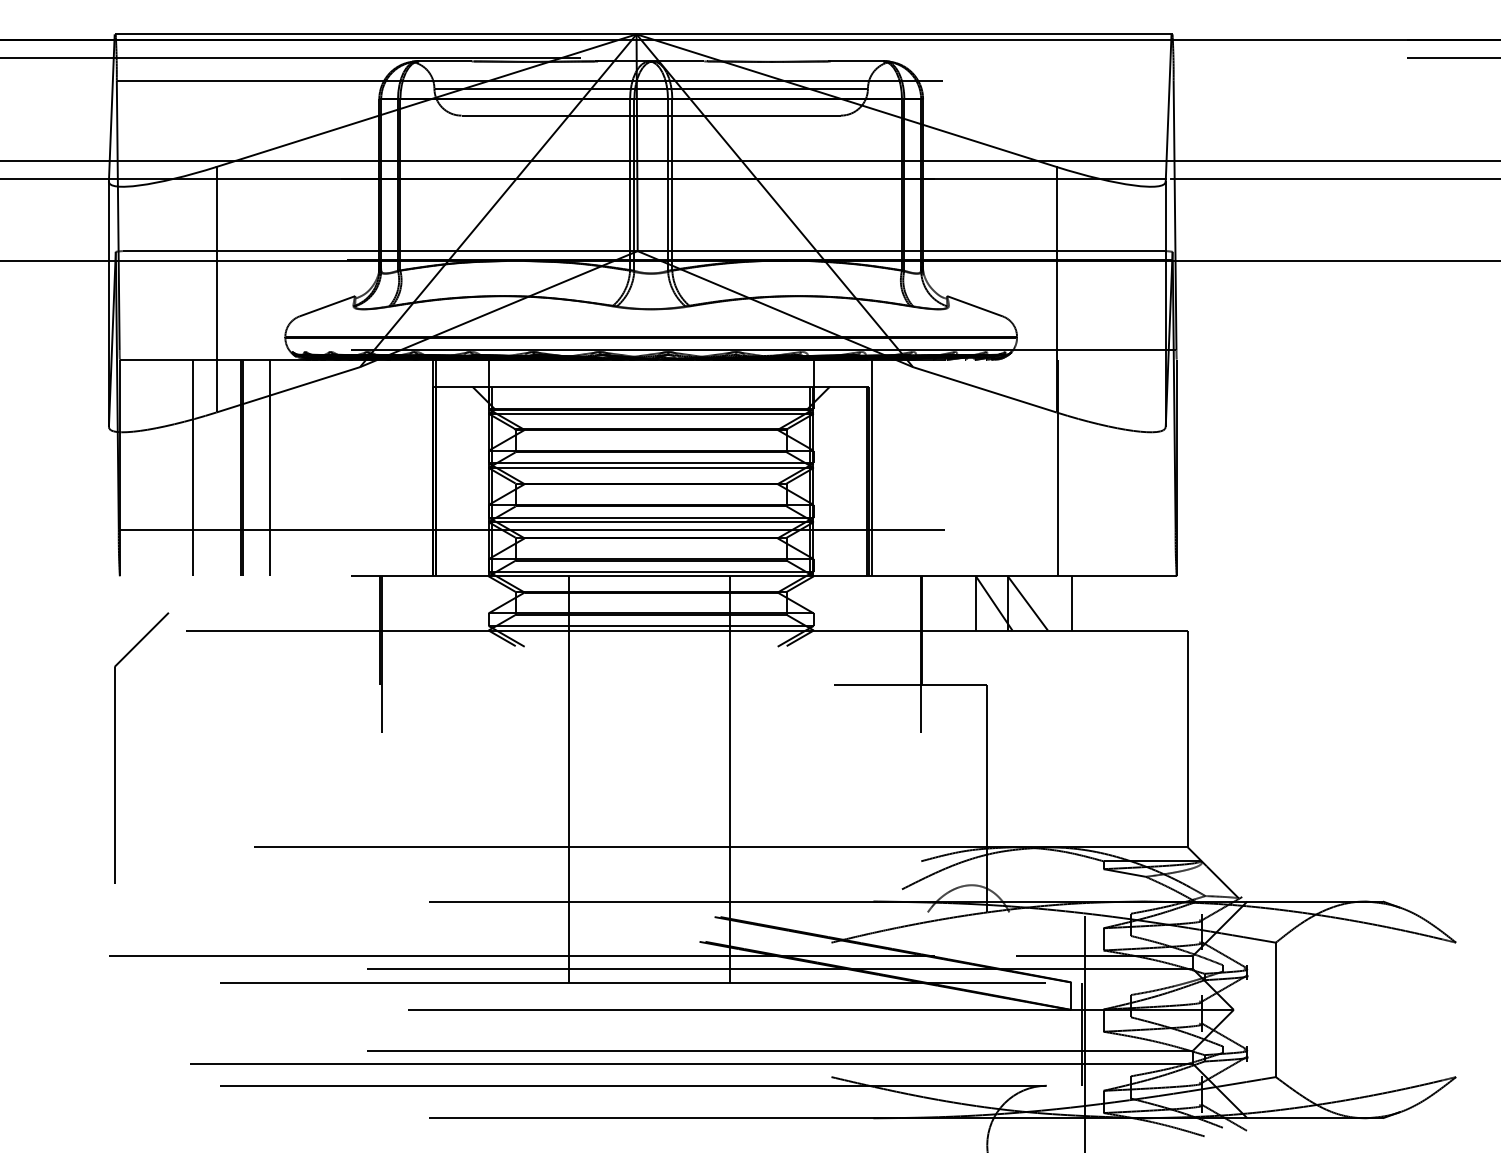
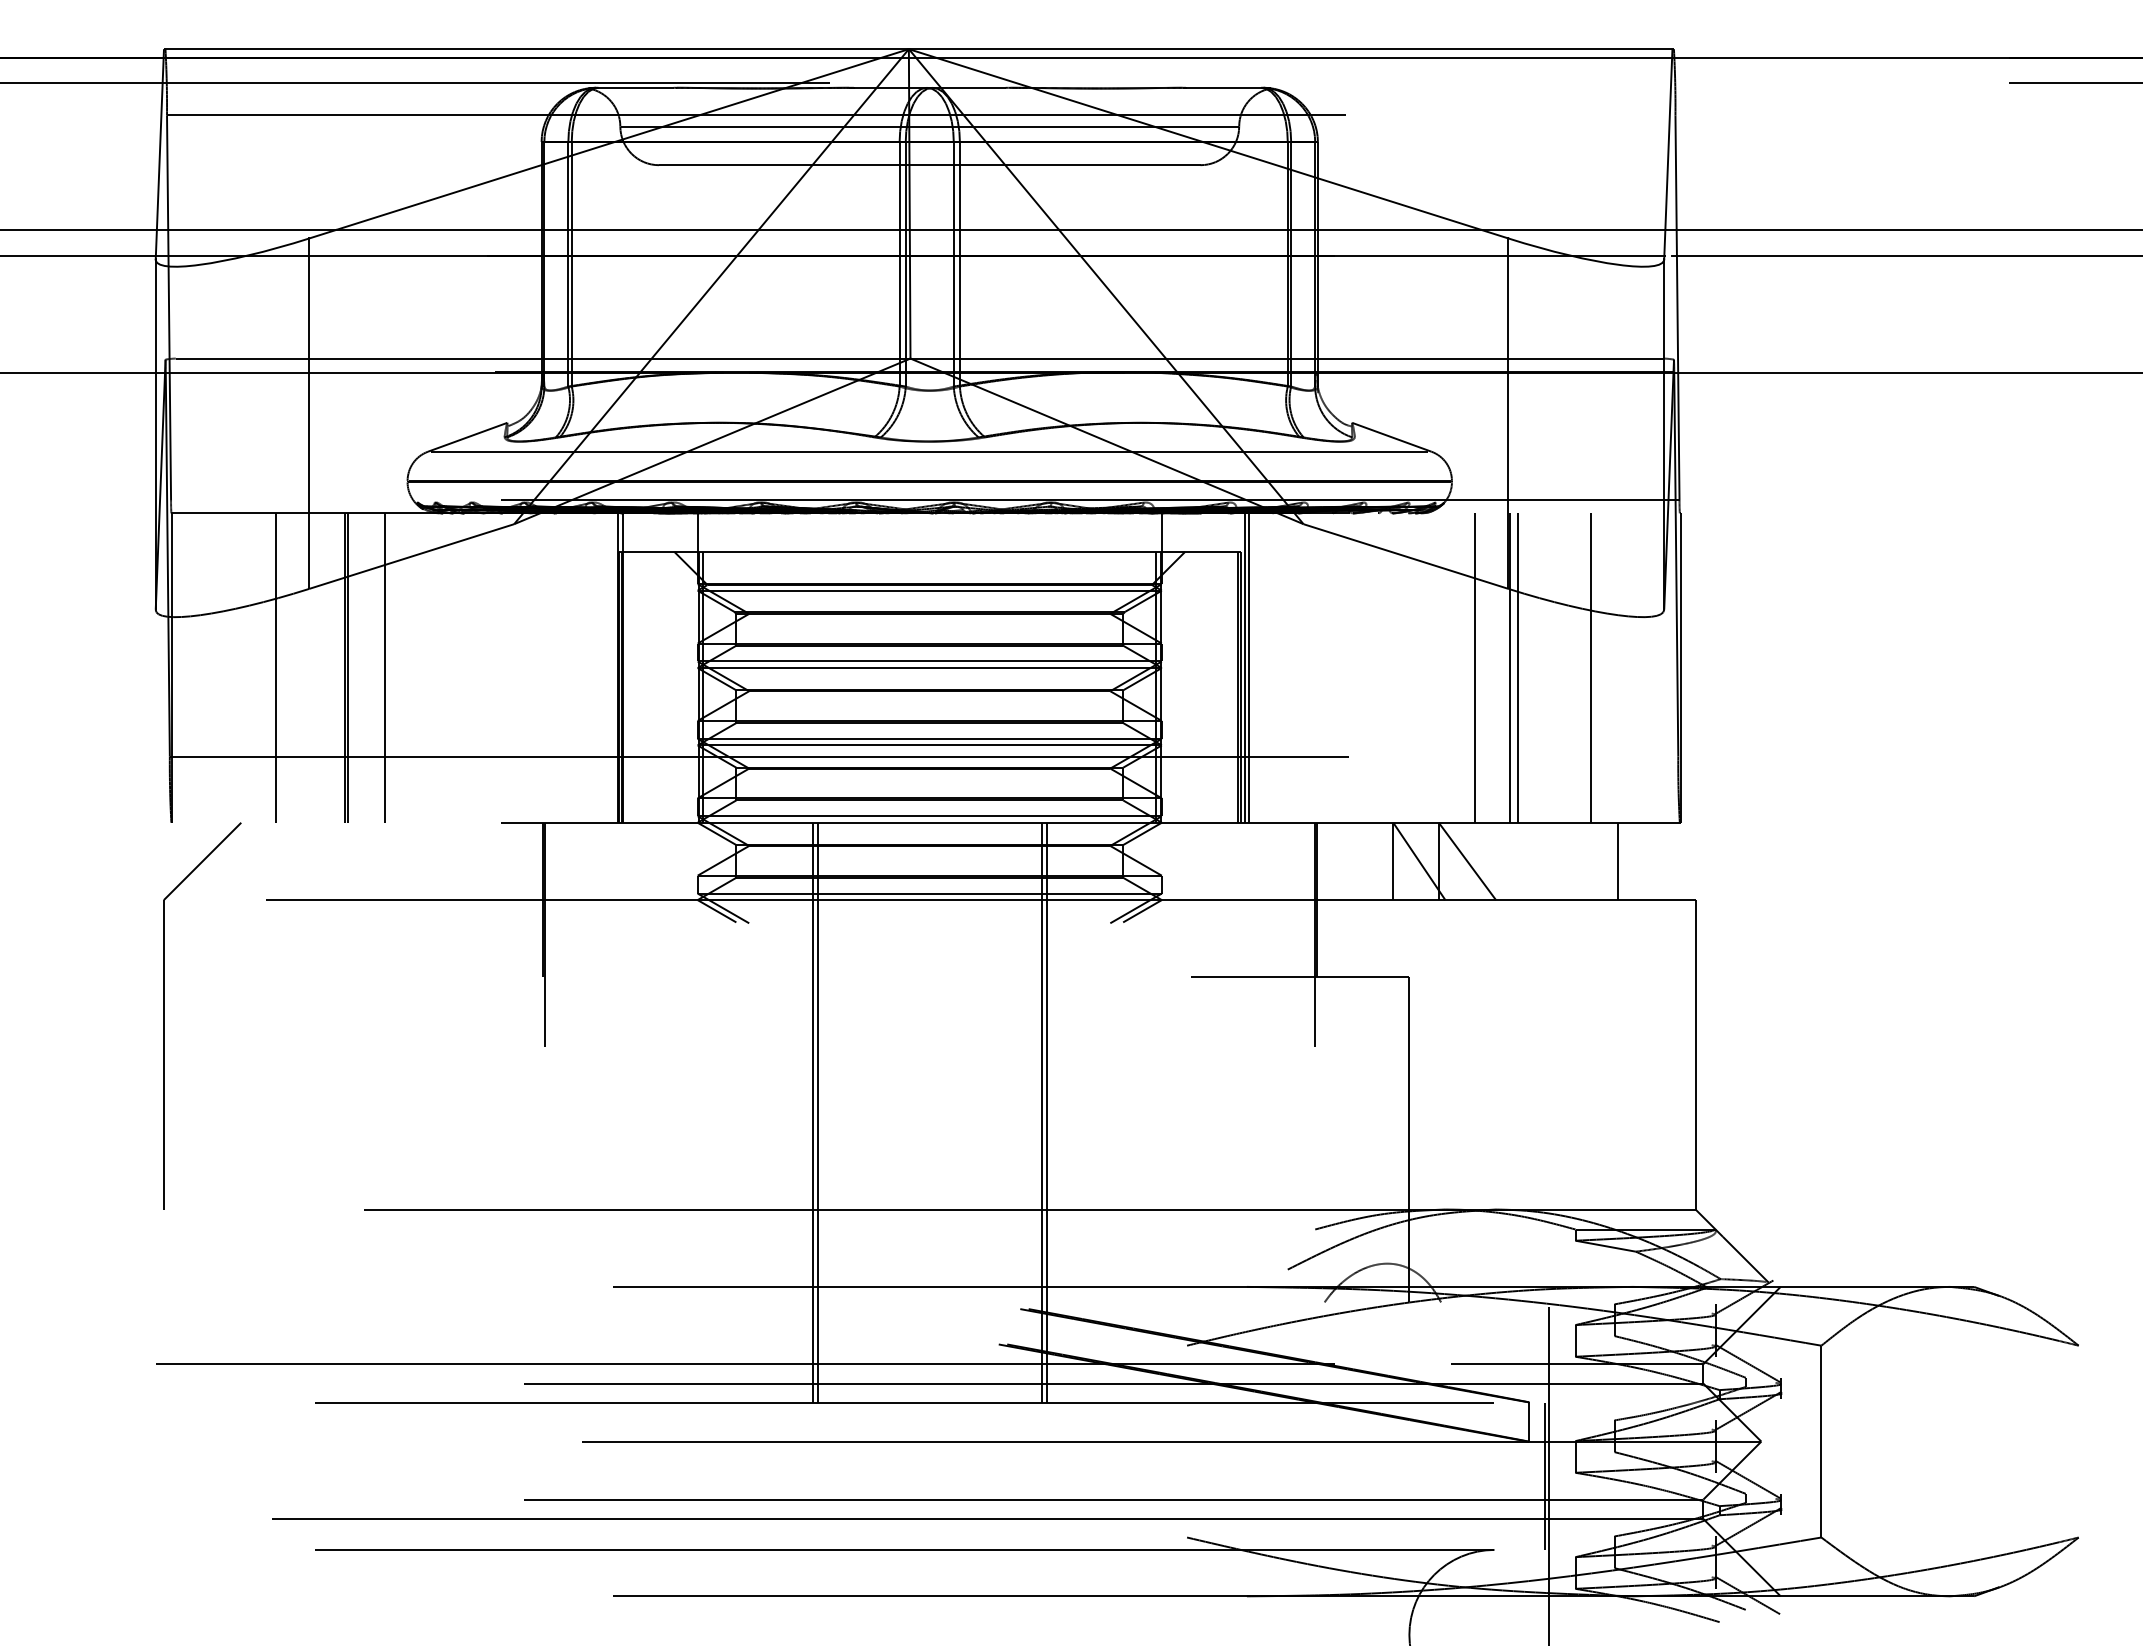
line: (651, 316) -> (929, 451), added
line: (875, 467) -> (1249, 667), added
line: (1033, 467) -> (1475, 667), added
line: (1063, 467) -> (1518, 667), added
line: (1114, 467) -> (1591, 667), added
line: (1072, 603) -> (1618, 861), moved
part: (115, 747) -> (164, 1015), moved
line: (572, 779) -> (817, 1112), added
line: (732, 779) -> (1046, 1112), added

